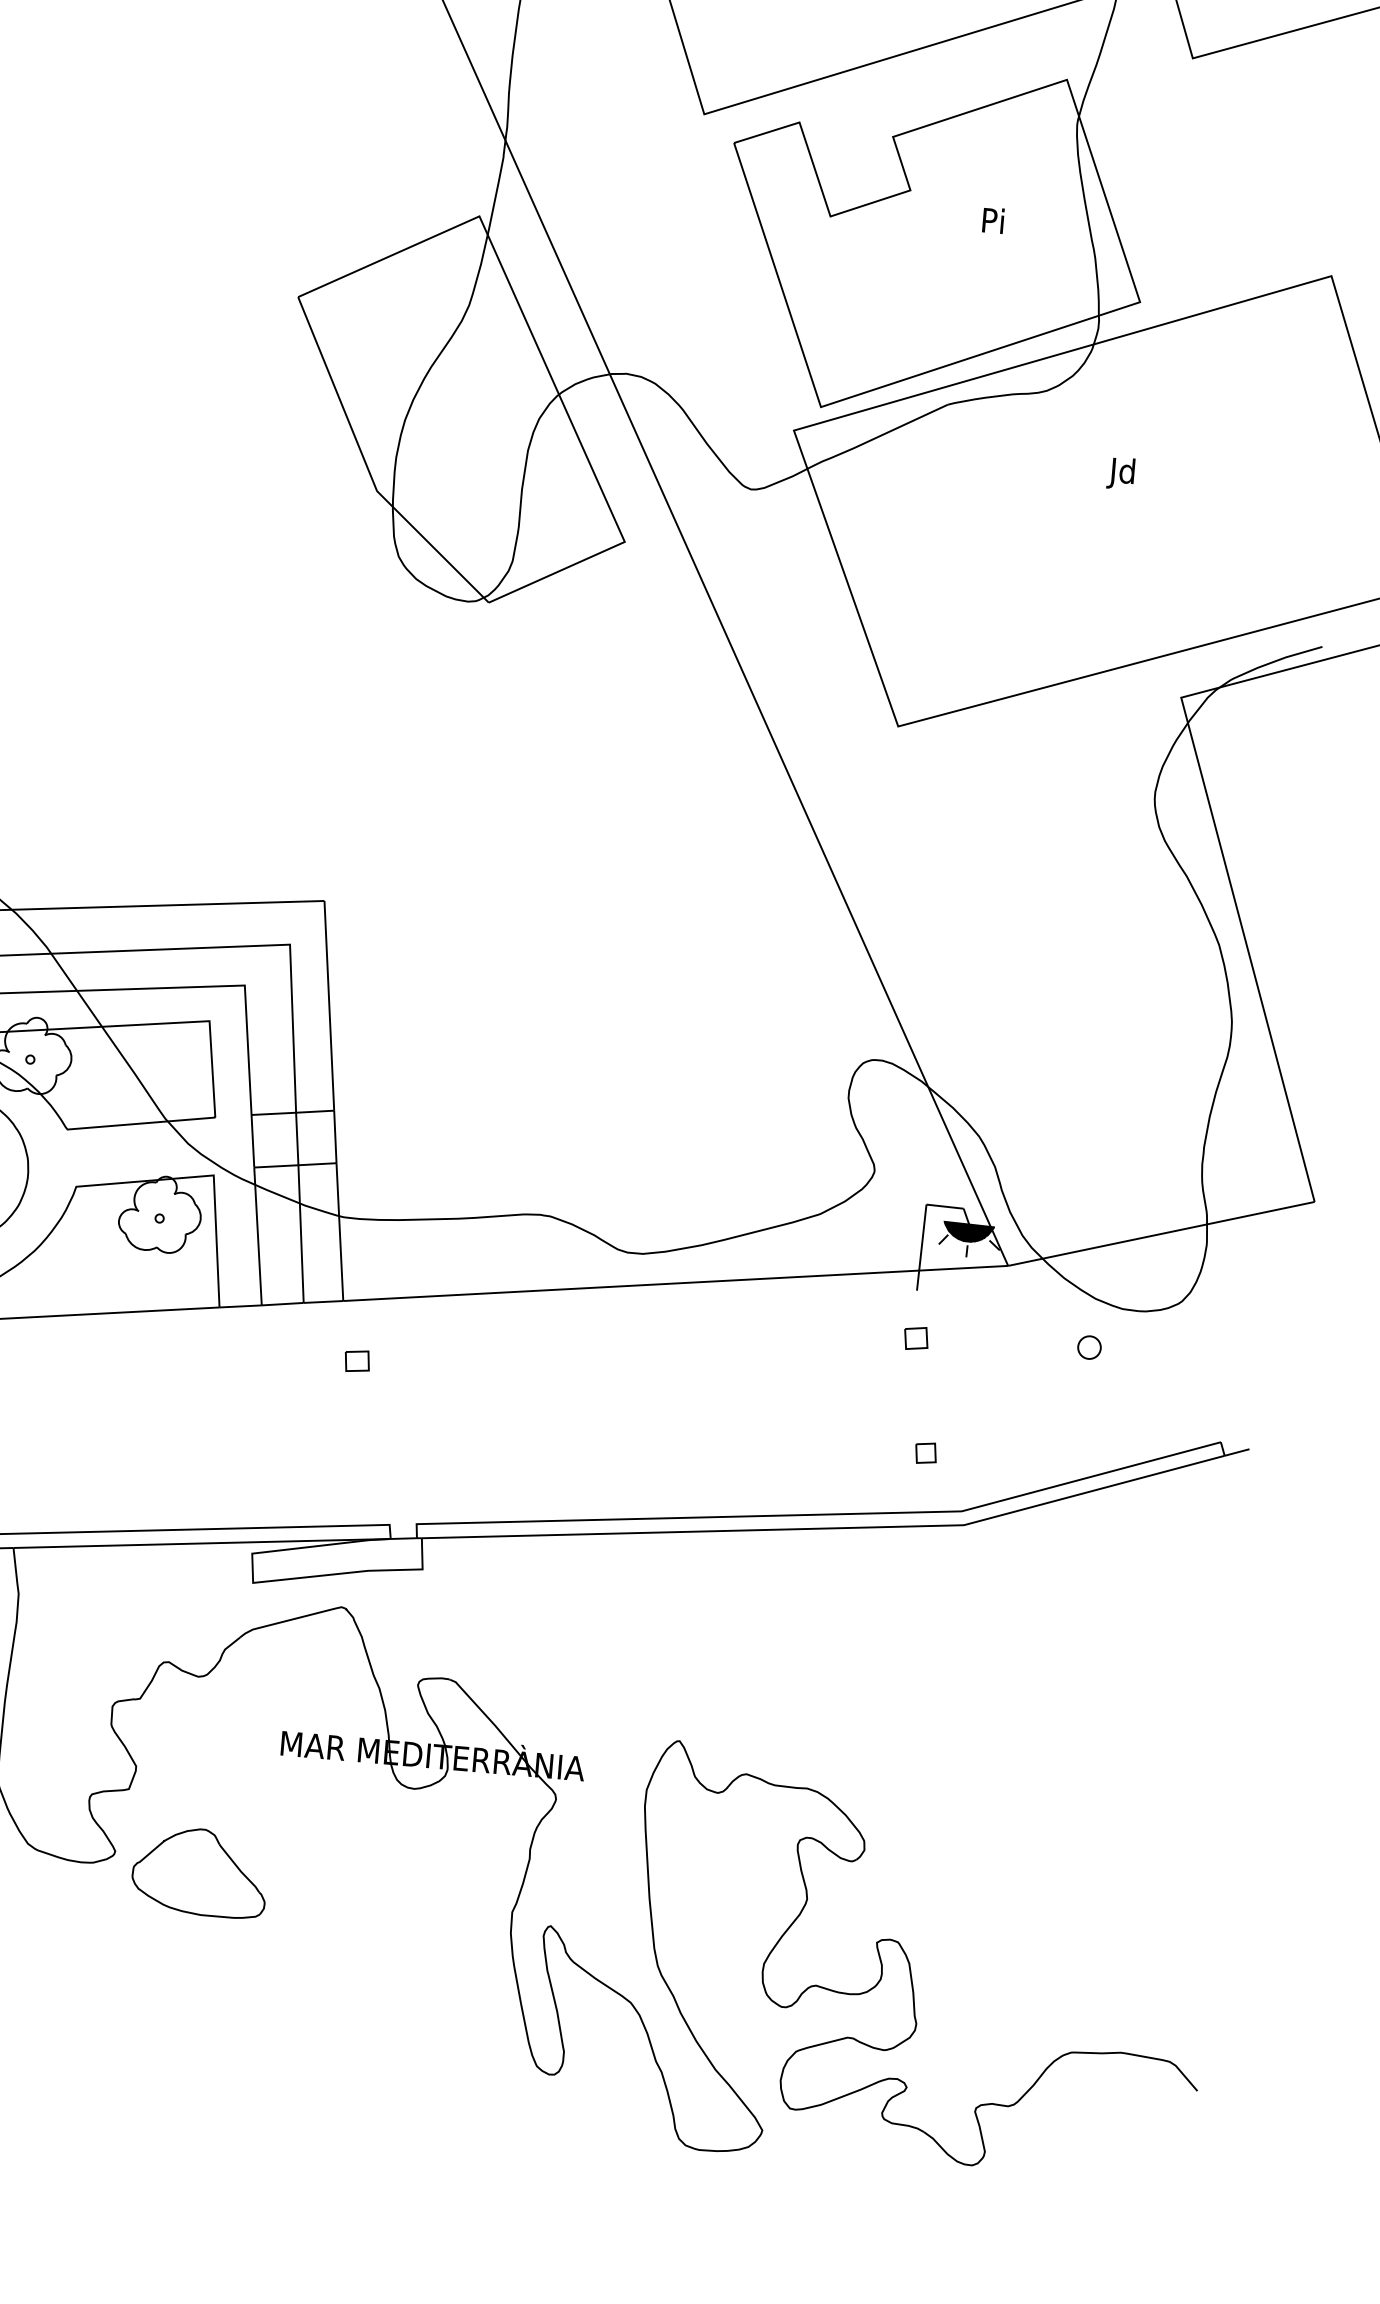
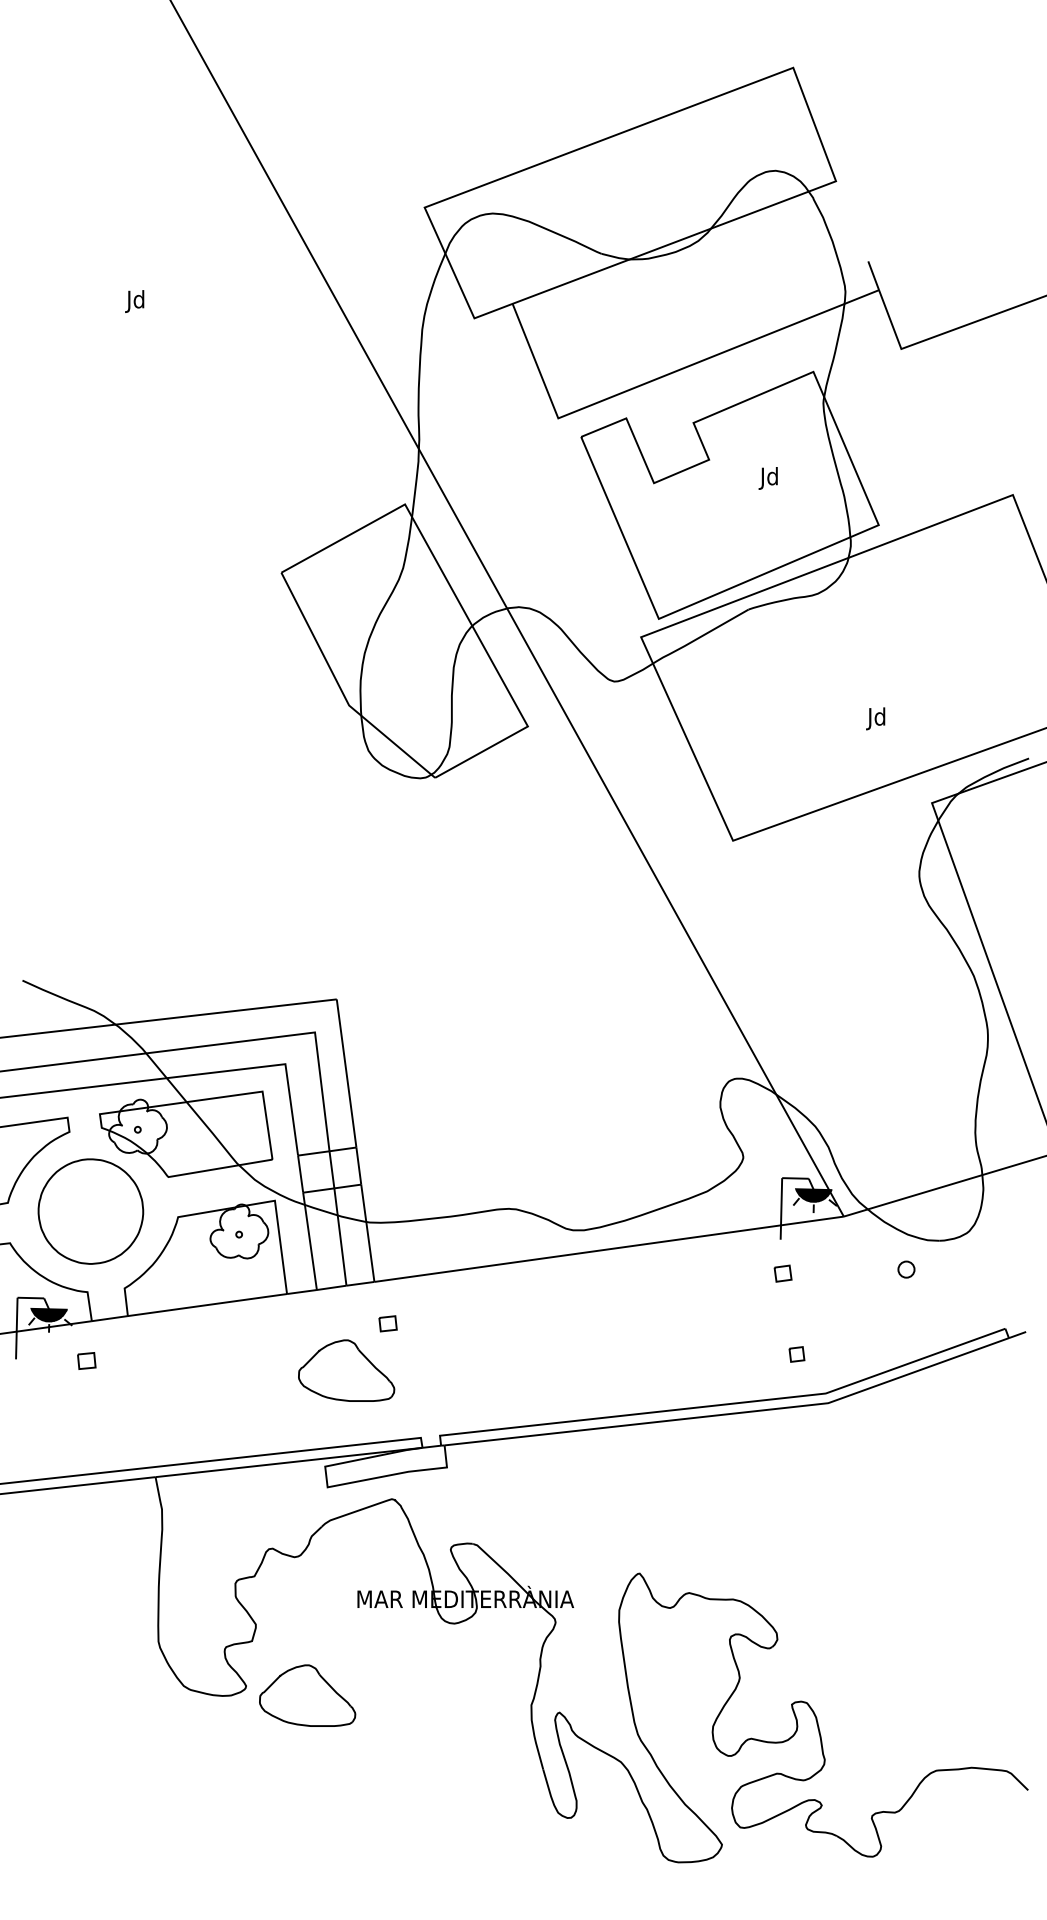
text: (989, 223) -> (767, 478), Pi -> Jd
text: (1120, 473) -> (875, 718), moved
part: (293, 1421) -> (346, 1370), added

